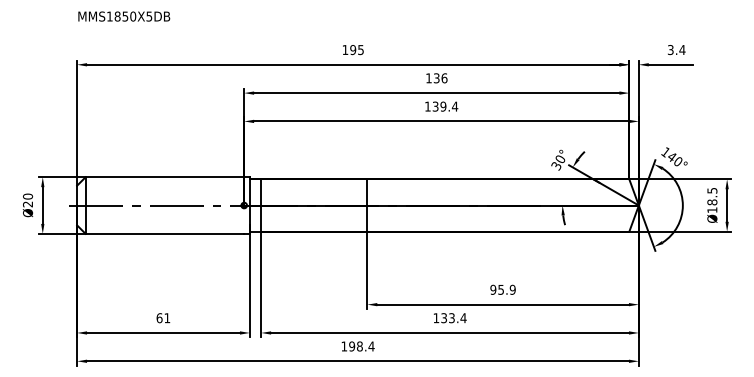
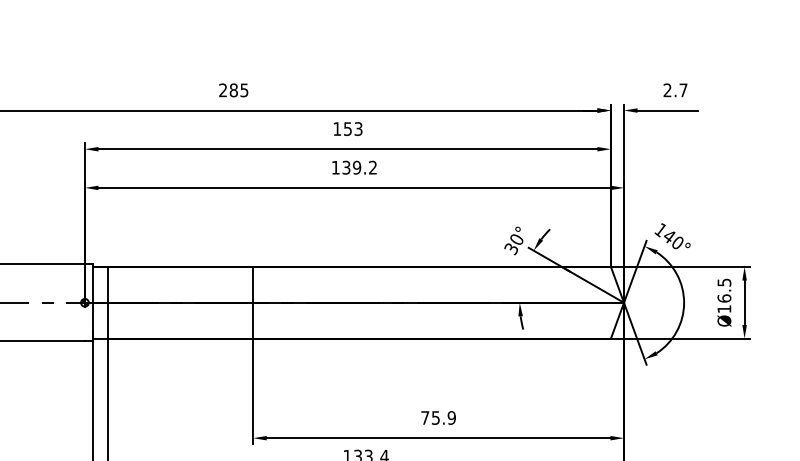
text: (349, 49) -> (228, 89), 195 -> 285
text: (676, 50) -> (675, 91), 3.4 -> 2.7
text: (440, 78) -> (353, 129), 136 -> 153
text: (454, 106) -> (372, 167), 139.4 -> 139.2
text: (712, 202) -> (724, 298), Ø18.5 -> Ø16.5
text: (493, 289) -> (425, 417), 95.9 -> 75.9

